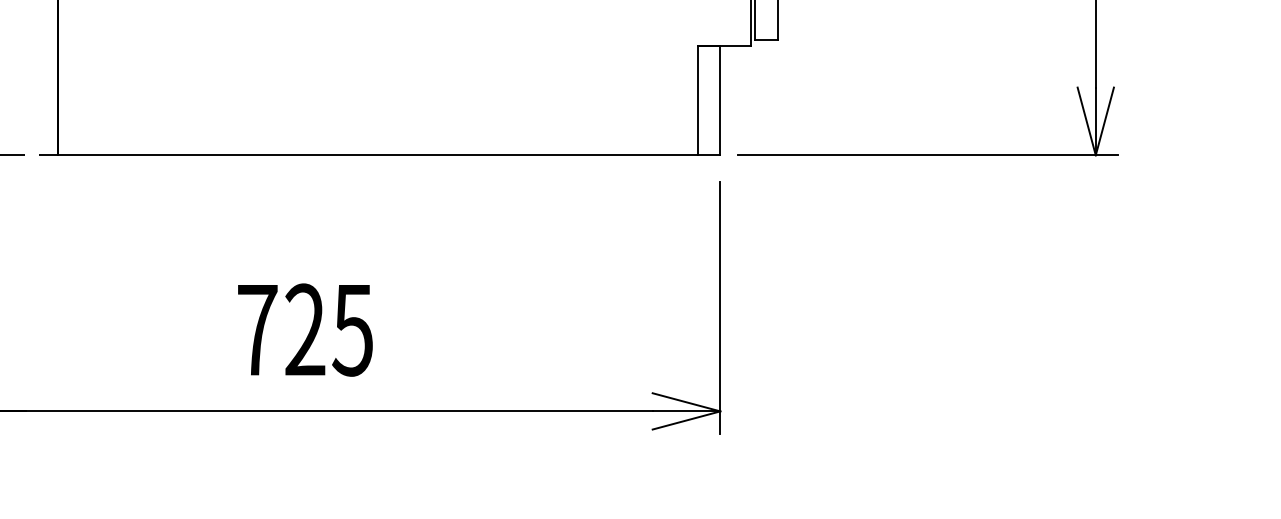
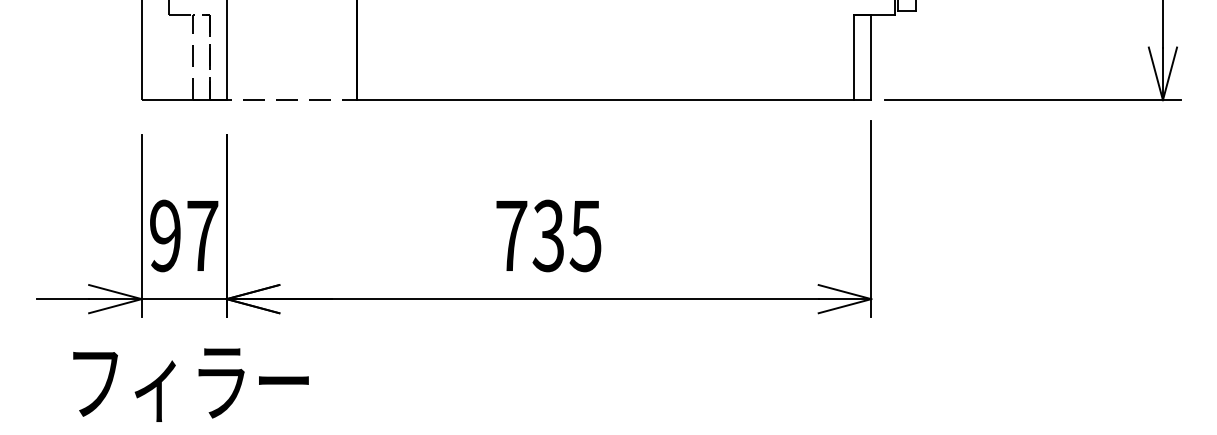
text: (304, 330) -> (548, 236), 725 -> 735

